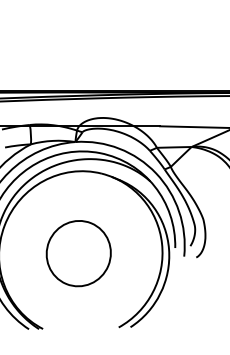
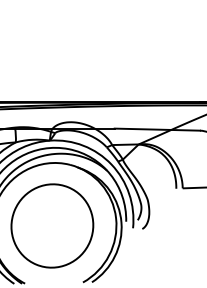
part: (78, 252) -> (52, 225), size x1.67

